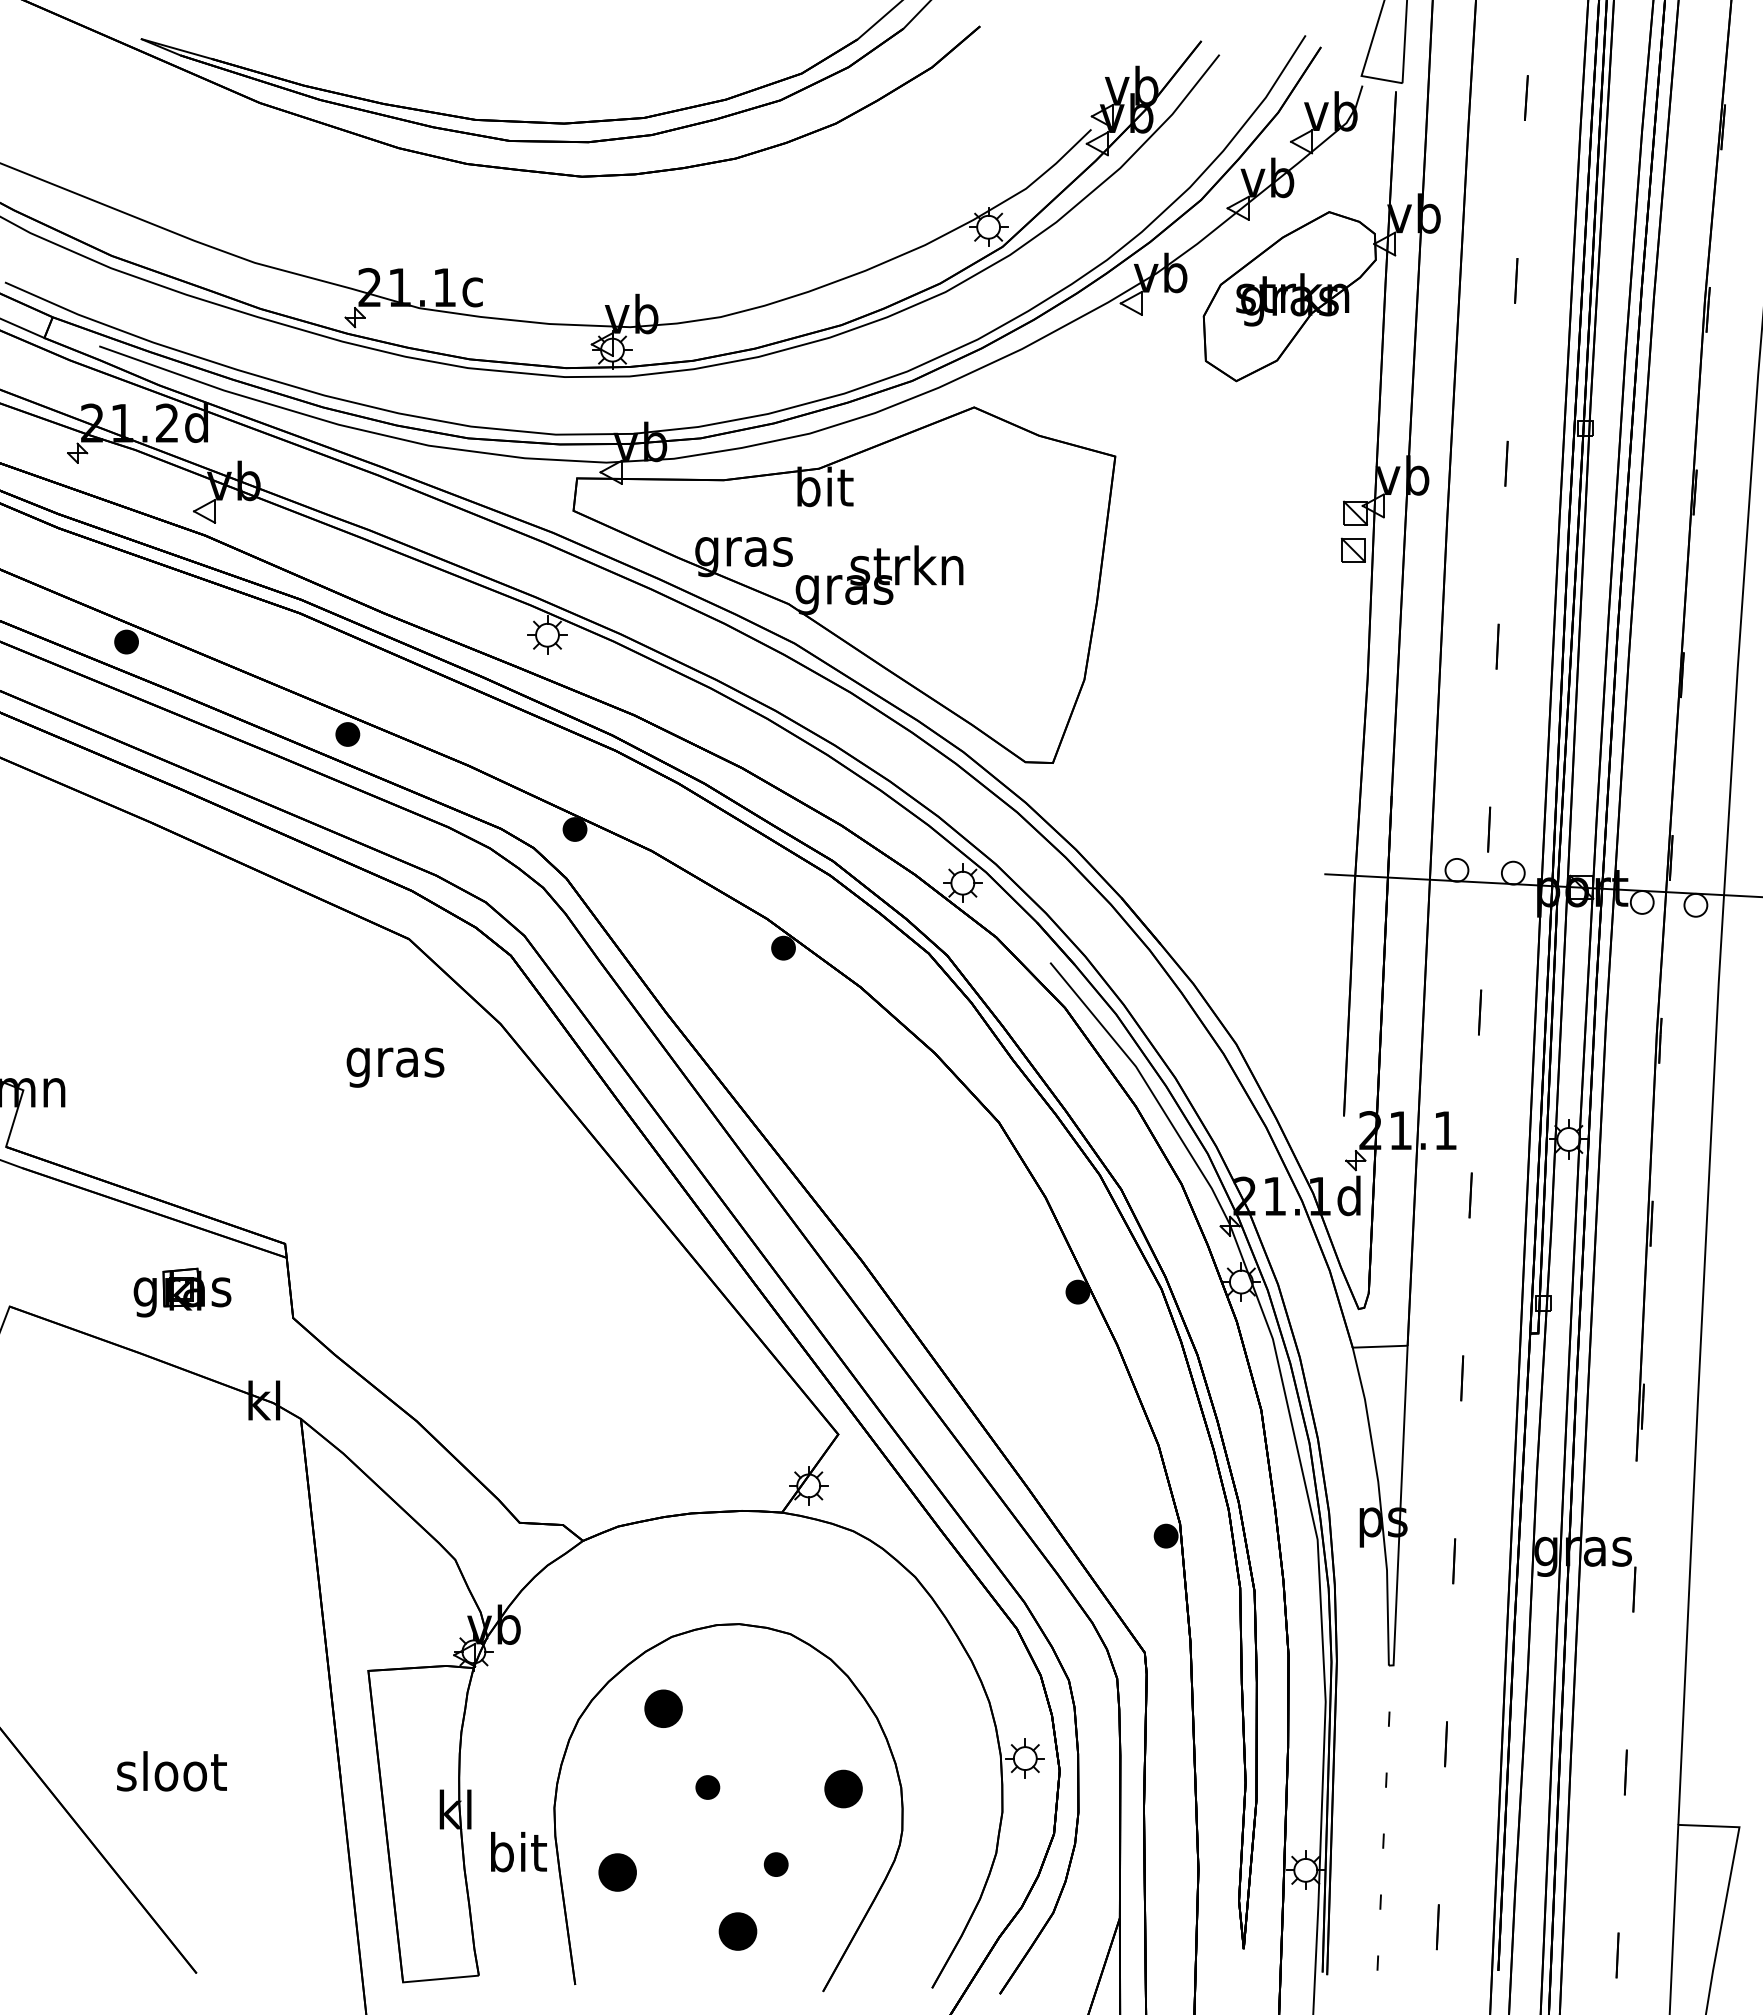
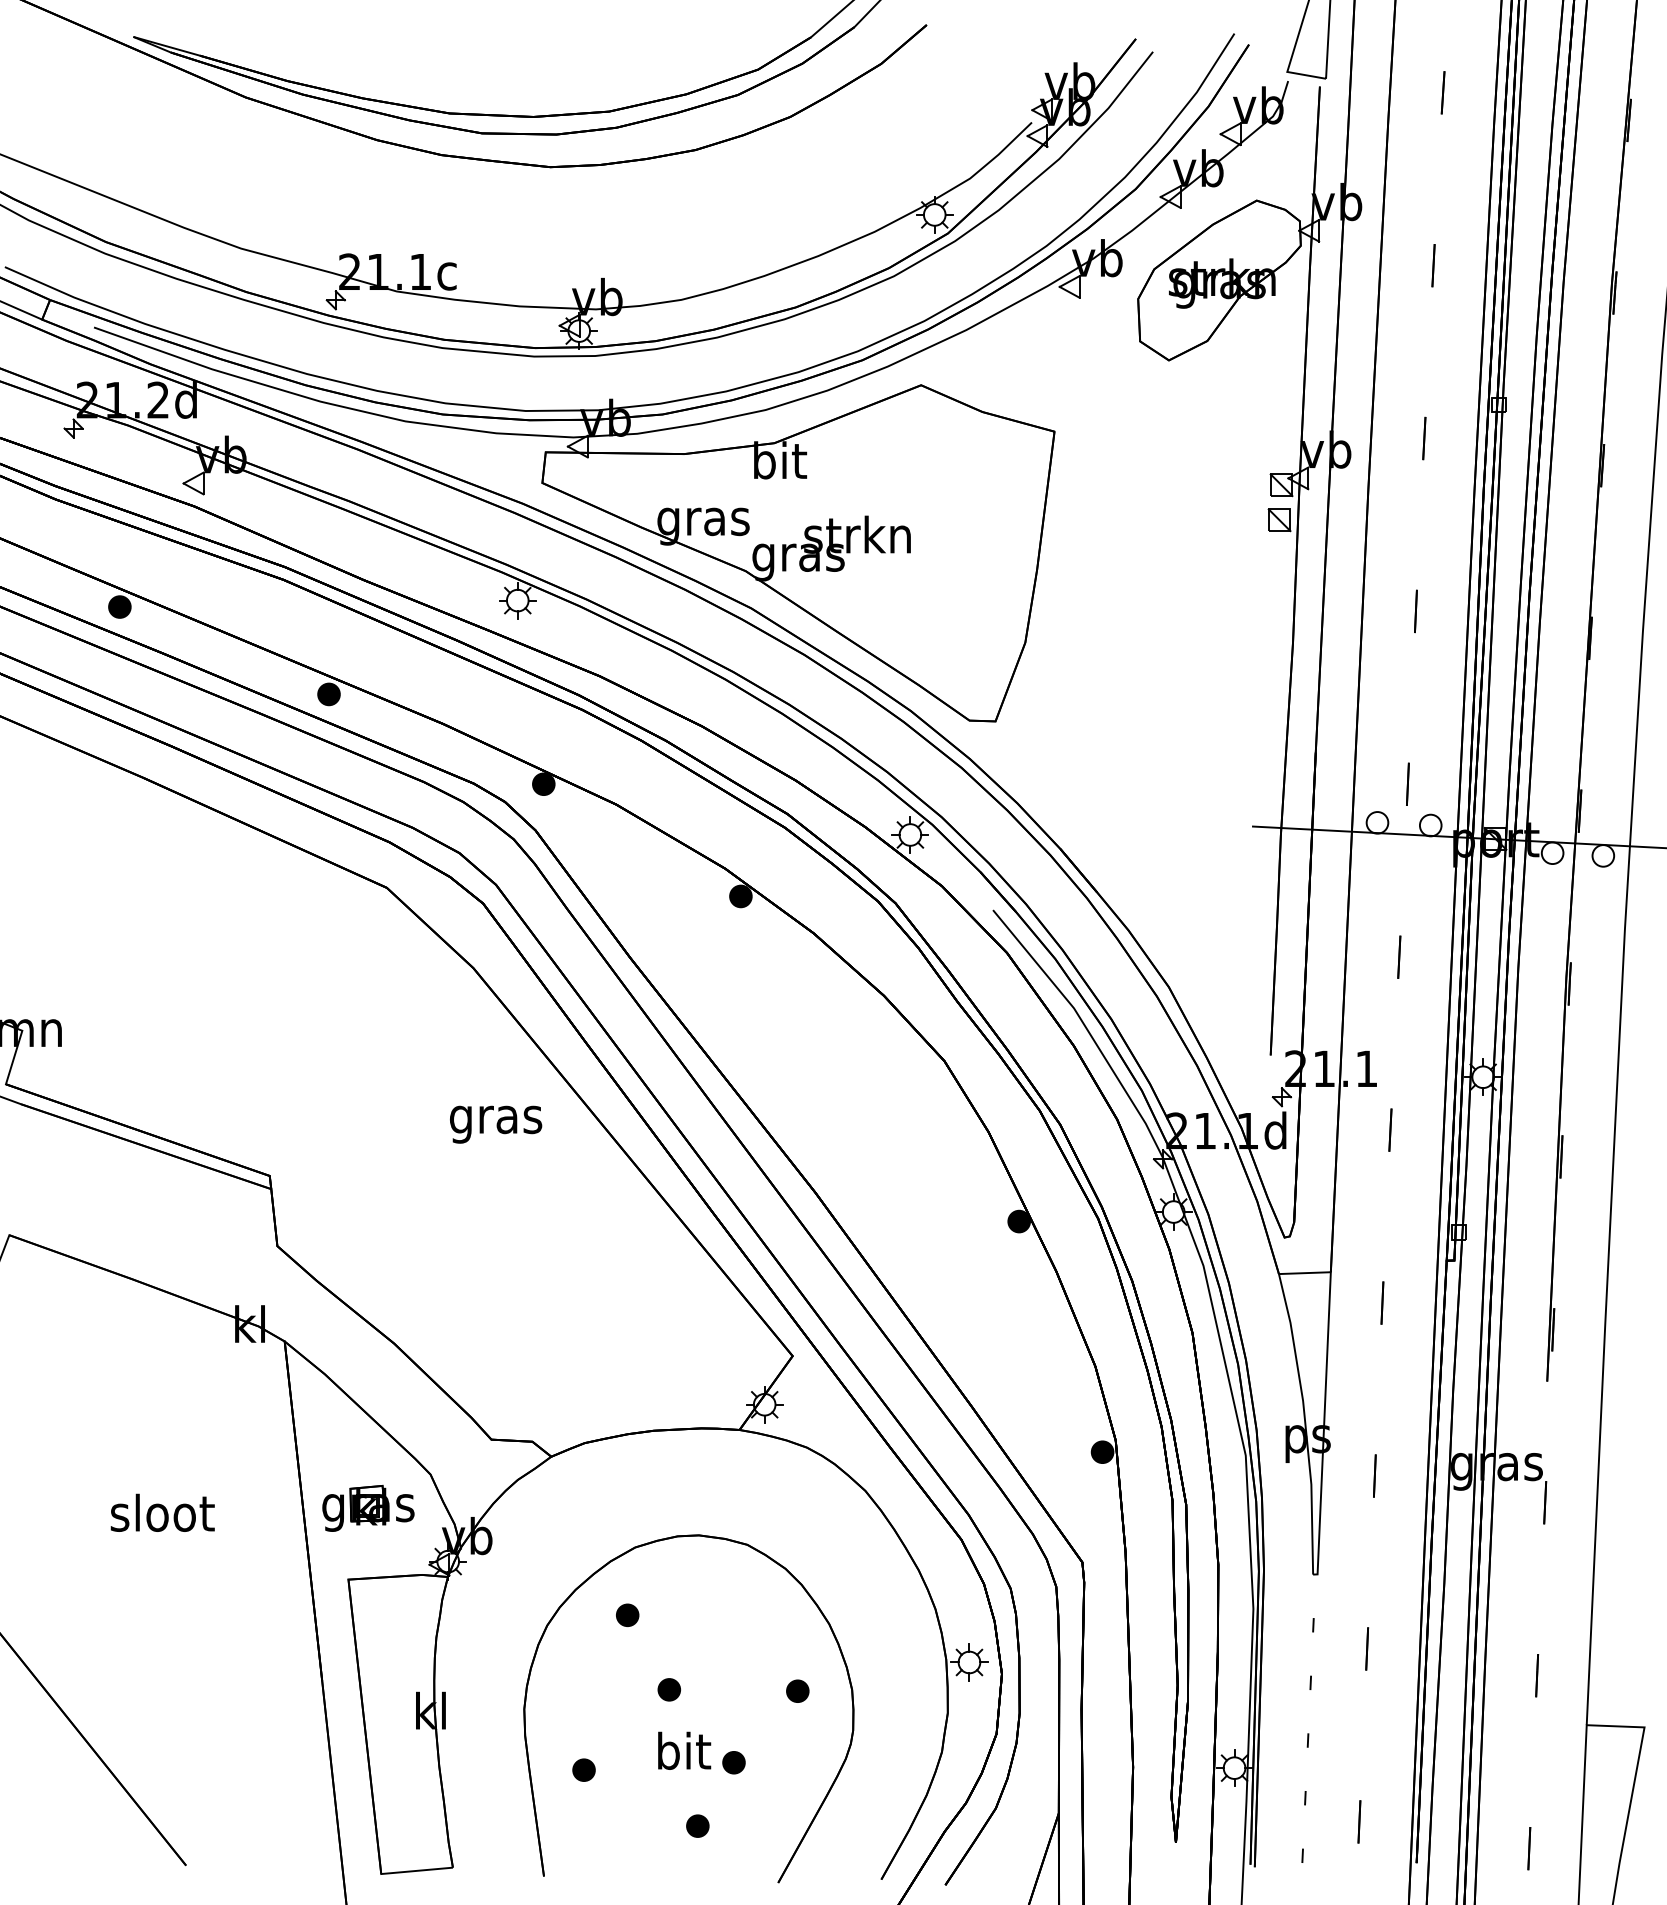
text: (395, 1067) -> (496, 1124), moved
part: (182, 1292) -> (368, 1508), moved
part: (663, 1708) -> (627, 1615), size x0.62
text: (171, 1771) -> (162, 1513), moved
part: (843, 1788) -> (797, 1690), size x0.62
text: (518, 1852) -> (684, 1751), moved
part: (617, 1872) -> (583, 1770), size x0.62
part: (737, 1931) -> (697, 1825), size x0.62

